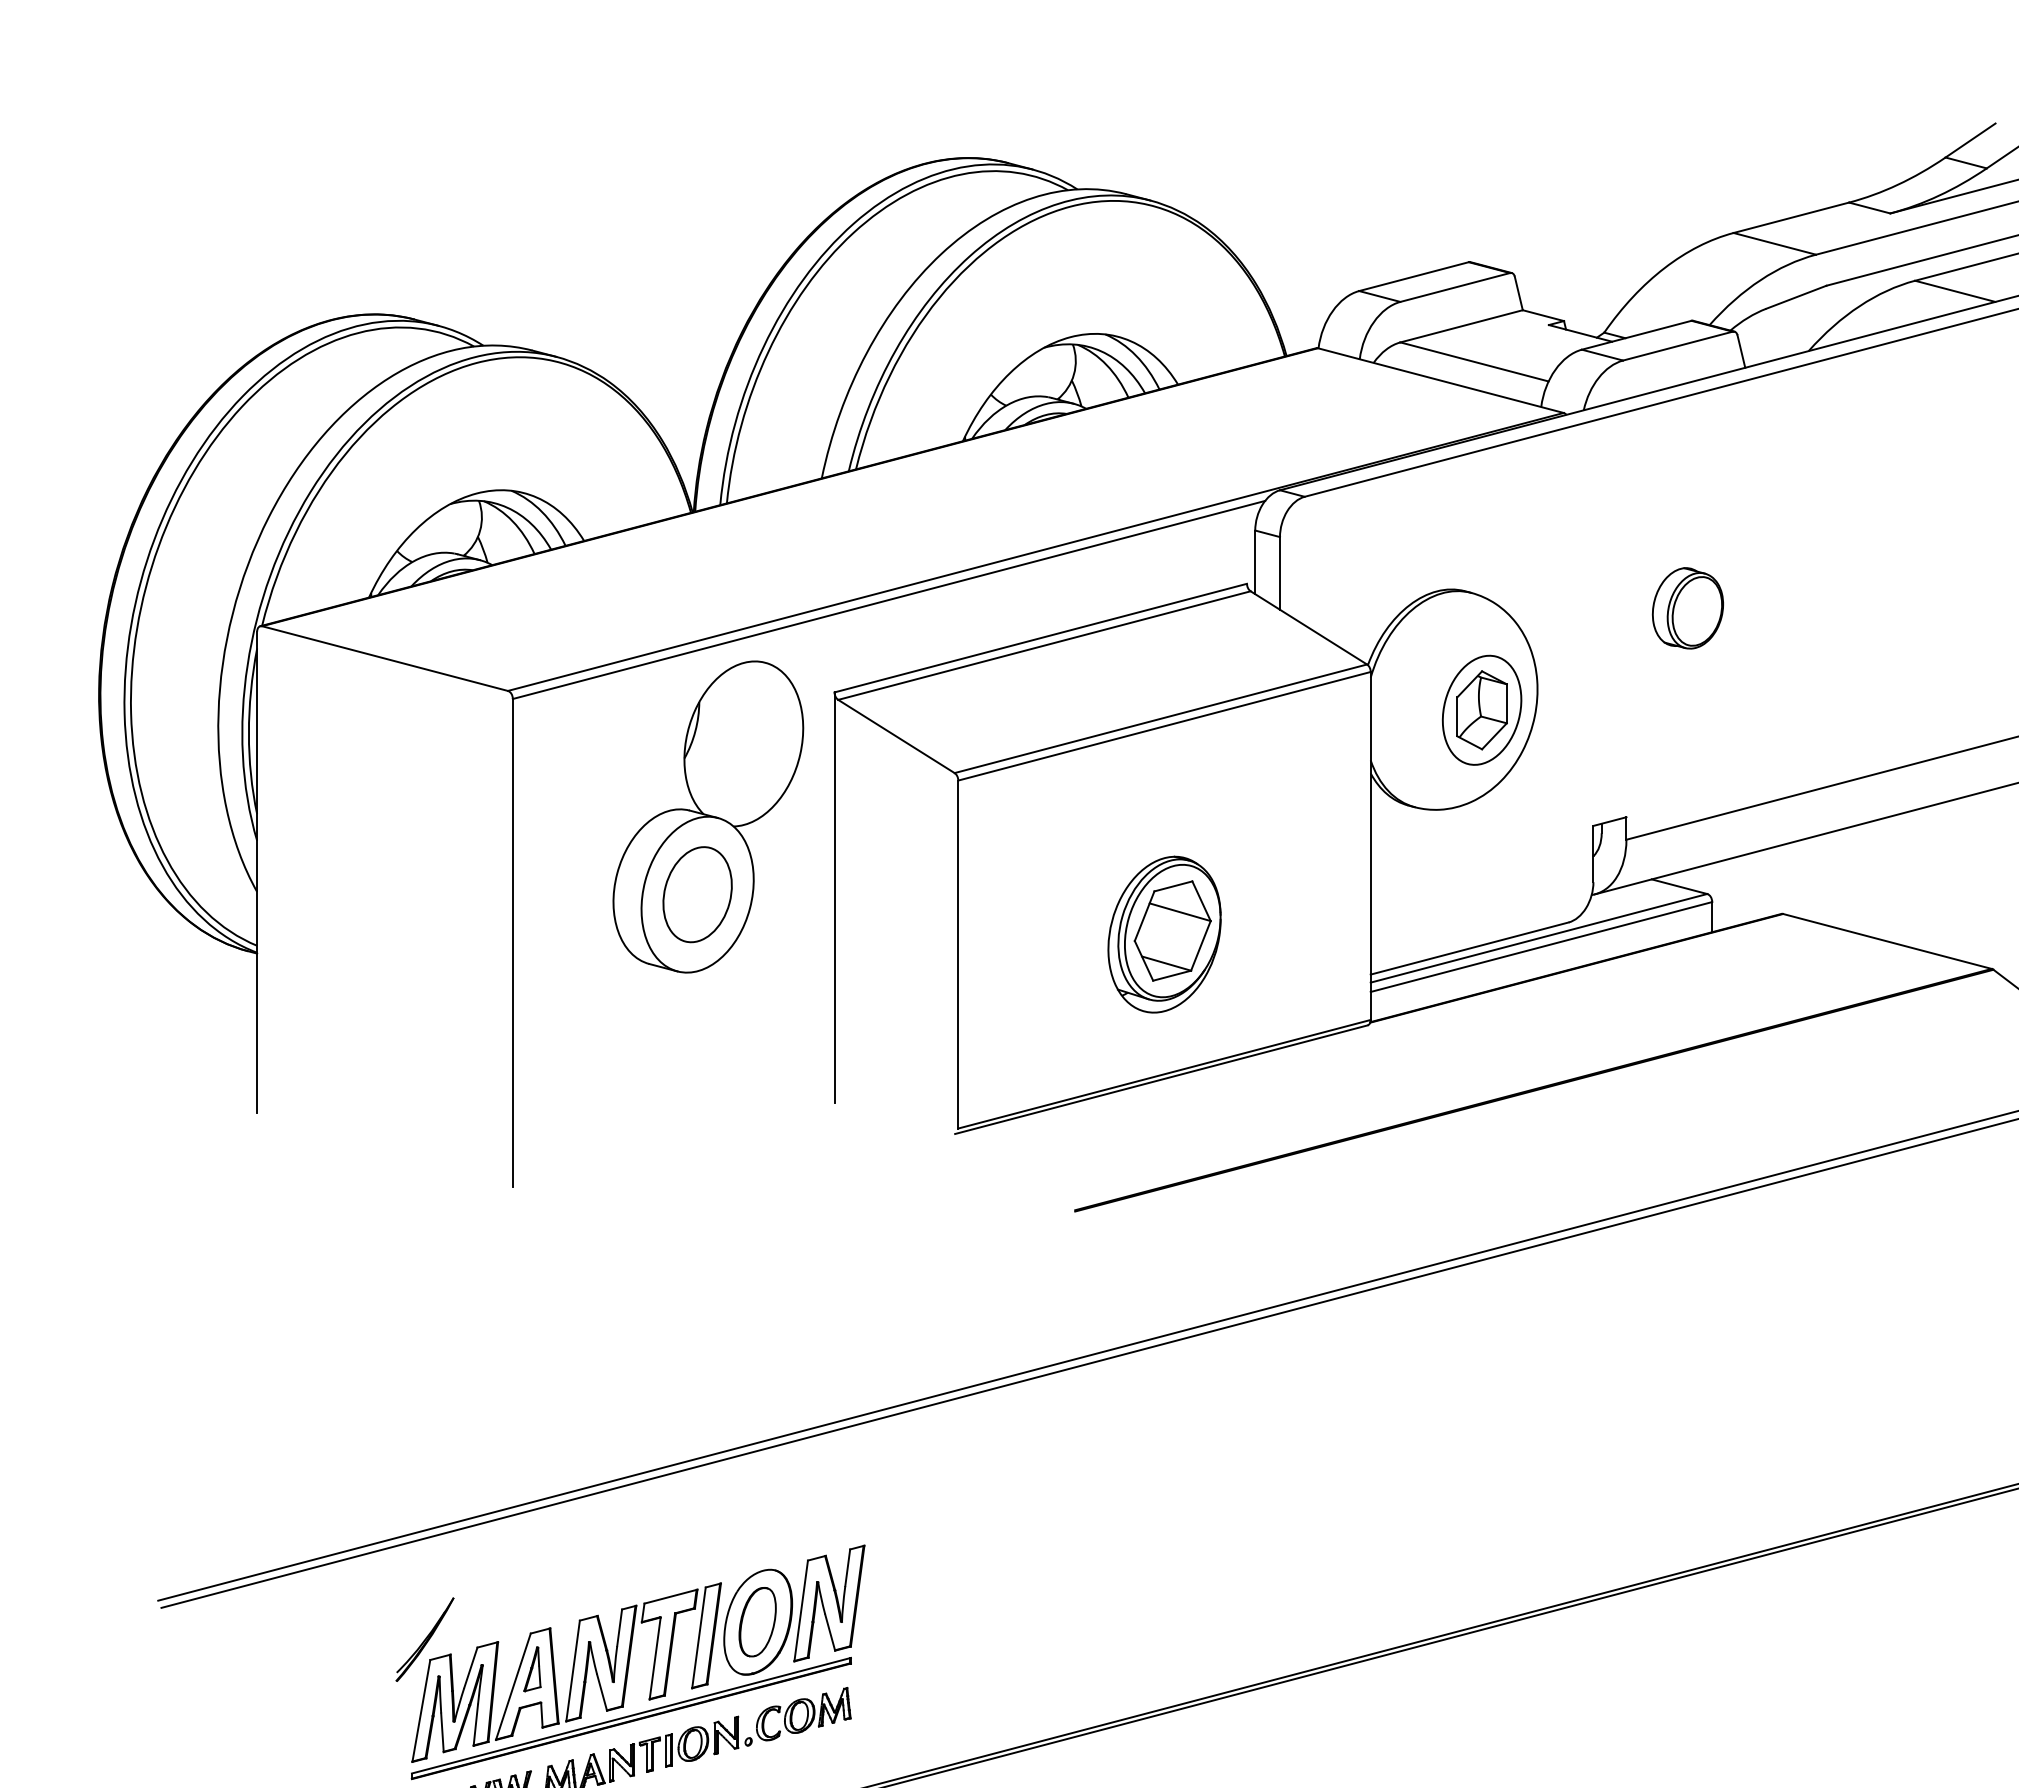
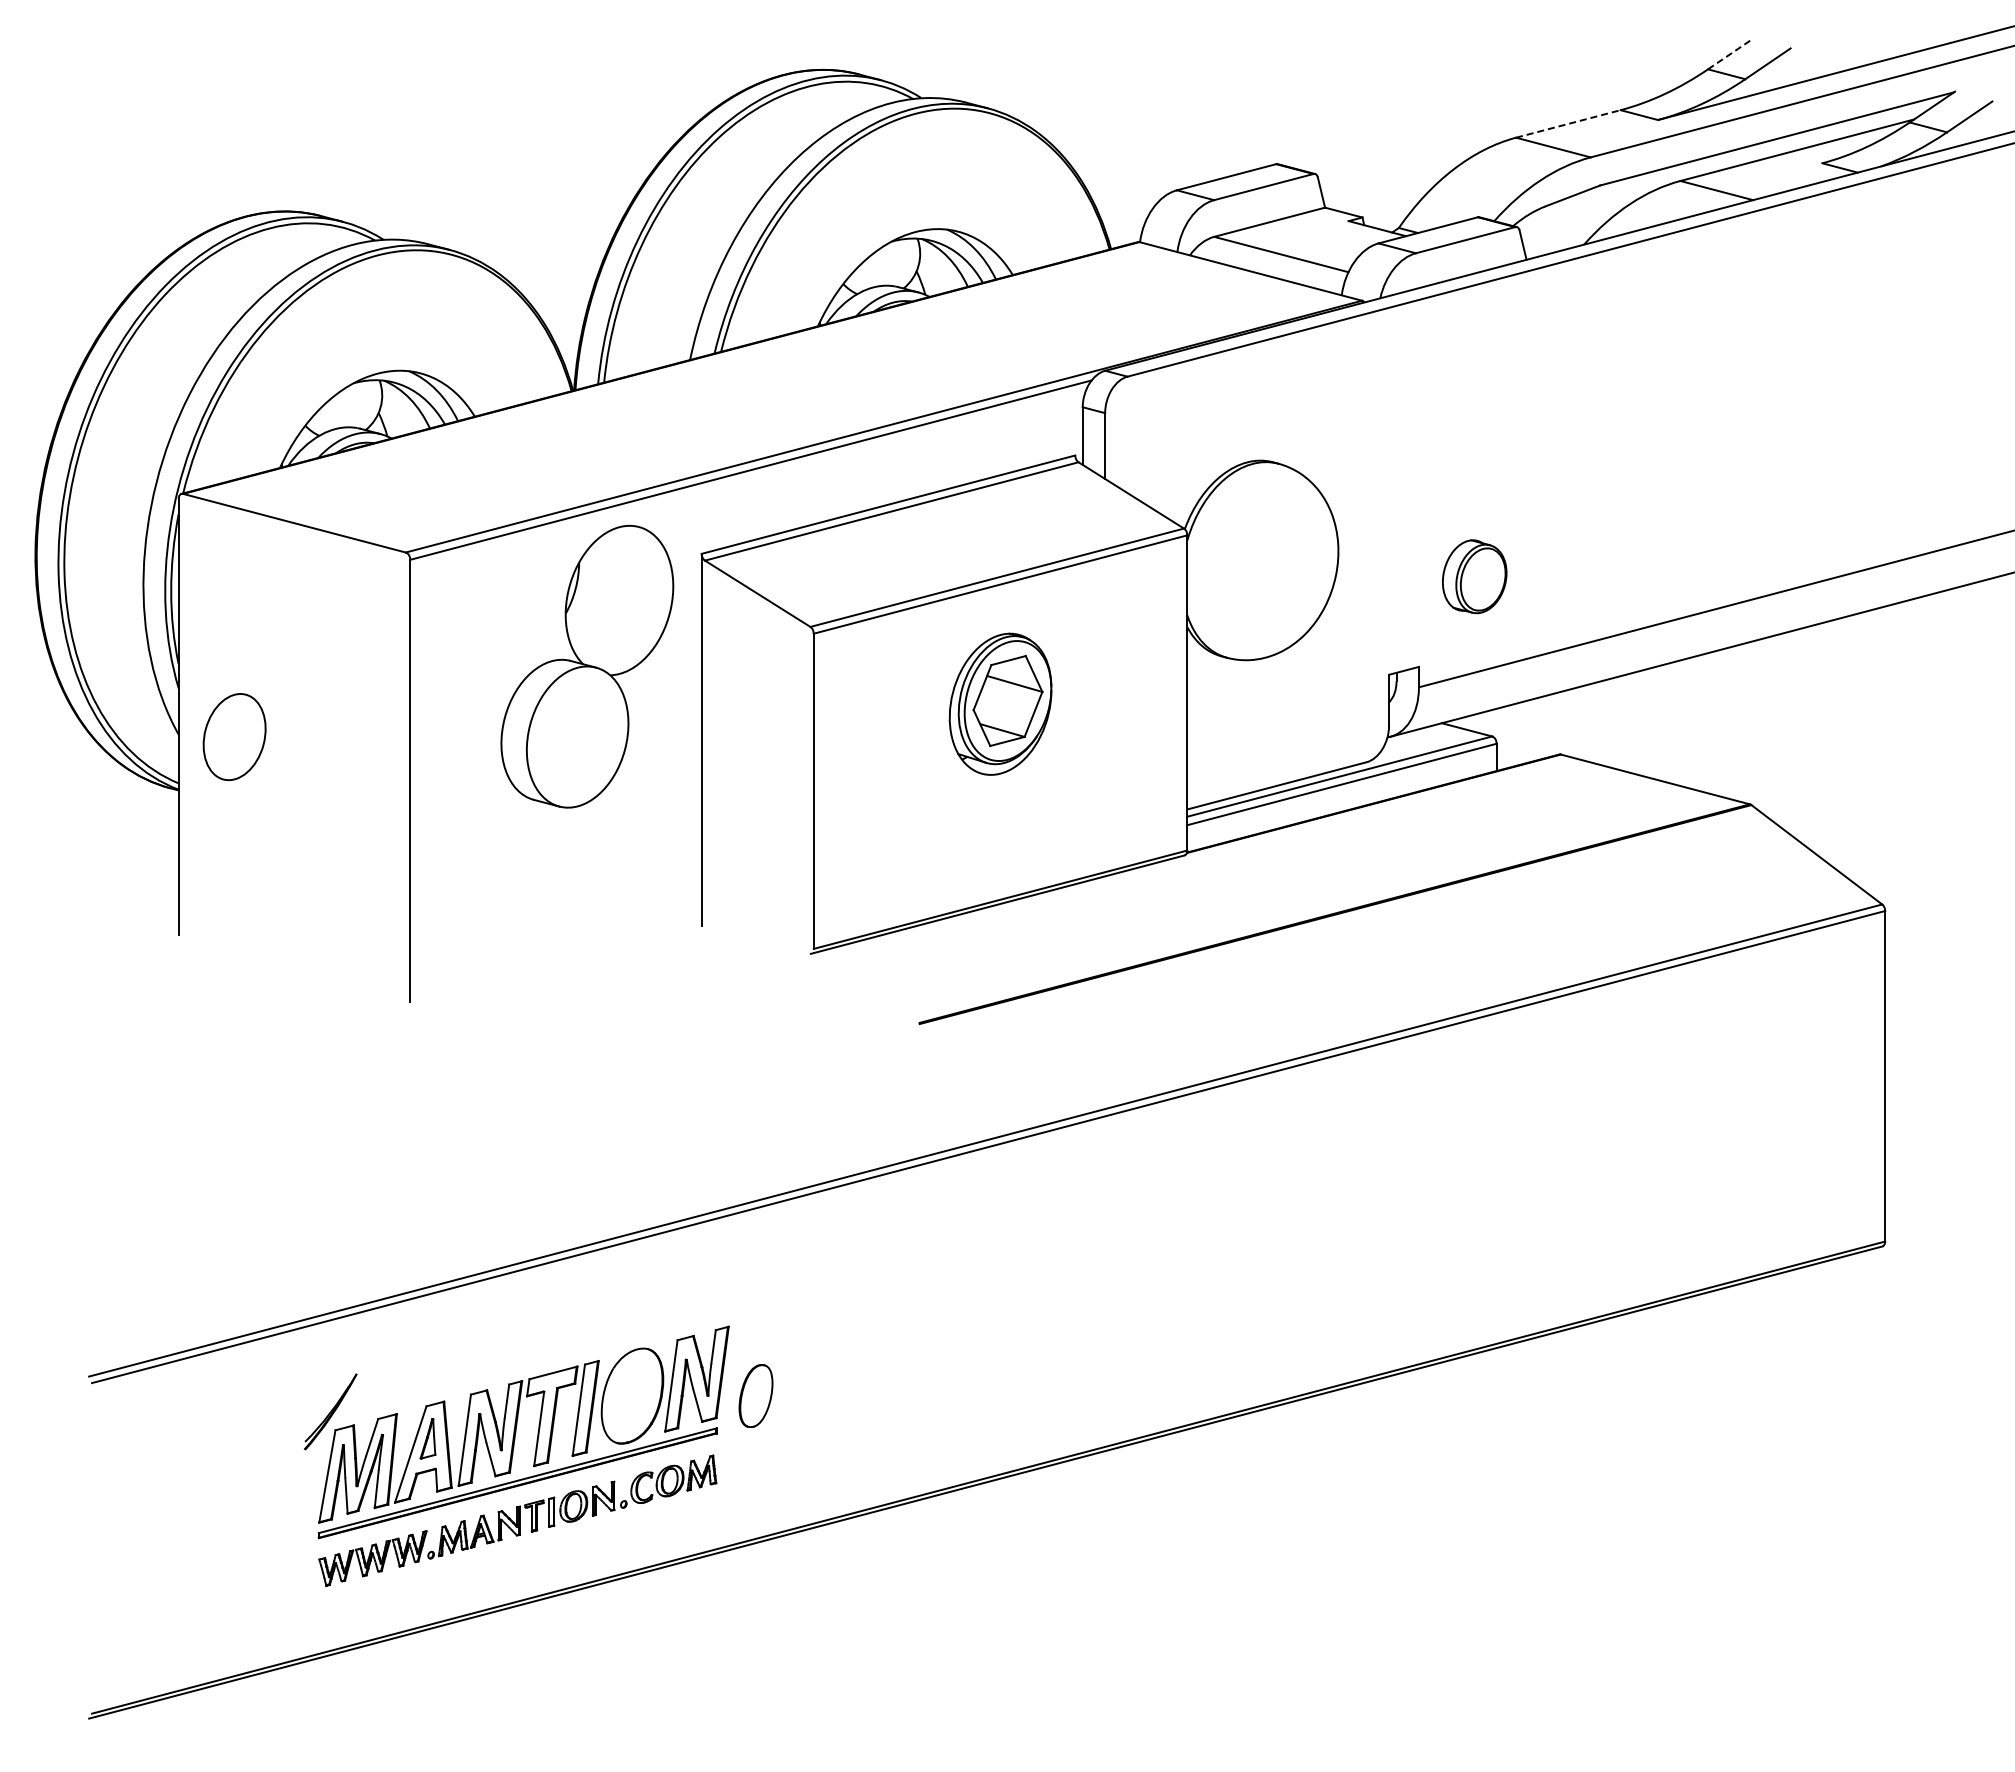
line: (1971, 140) -> (1731, 53), solid -> dashed
line: (1791, 217) -> (1568, 123), solid -> dashed
part: (1687, 608) -> (1474, 576), moved
part: (1481, 709) -> (1287, 569), removed
part: (697, 895) -> (234, 737), moved
part: (1164, 933) -> (1000, 703), moved
part: (757, 1621) -> (755, 1395), moved

